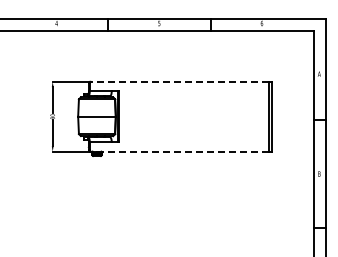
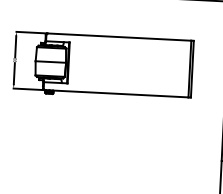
line: (179, 81) -> (119, 36), dashed -> solid
line: (179, 151) -> (116, 93), dashed -> solid

